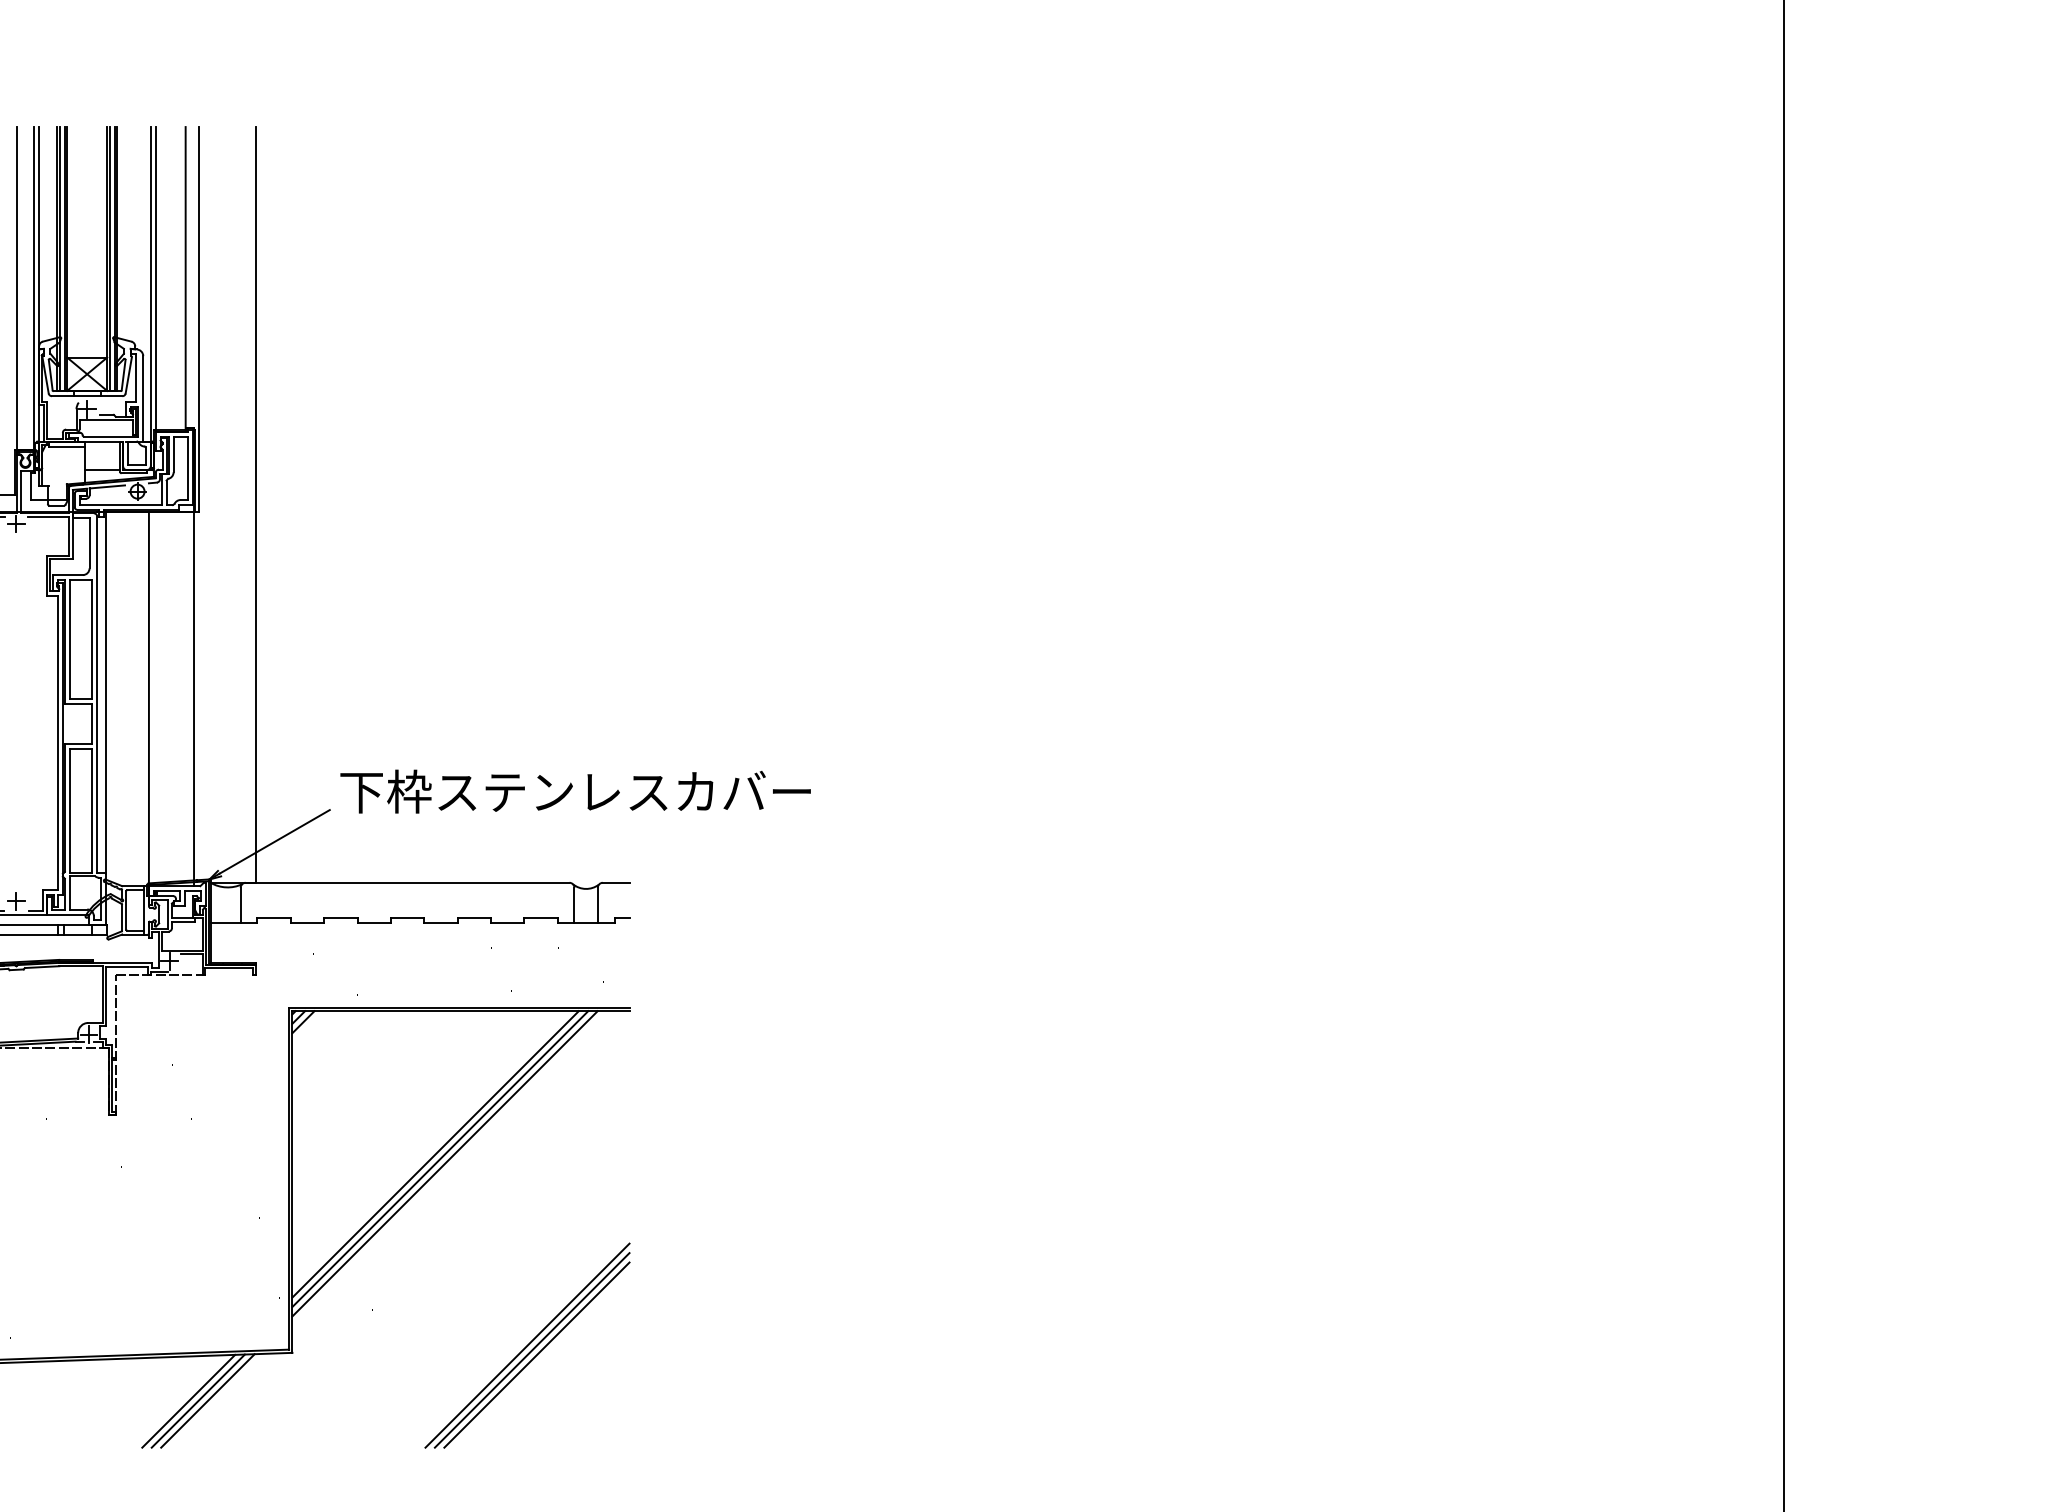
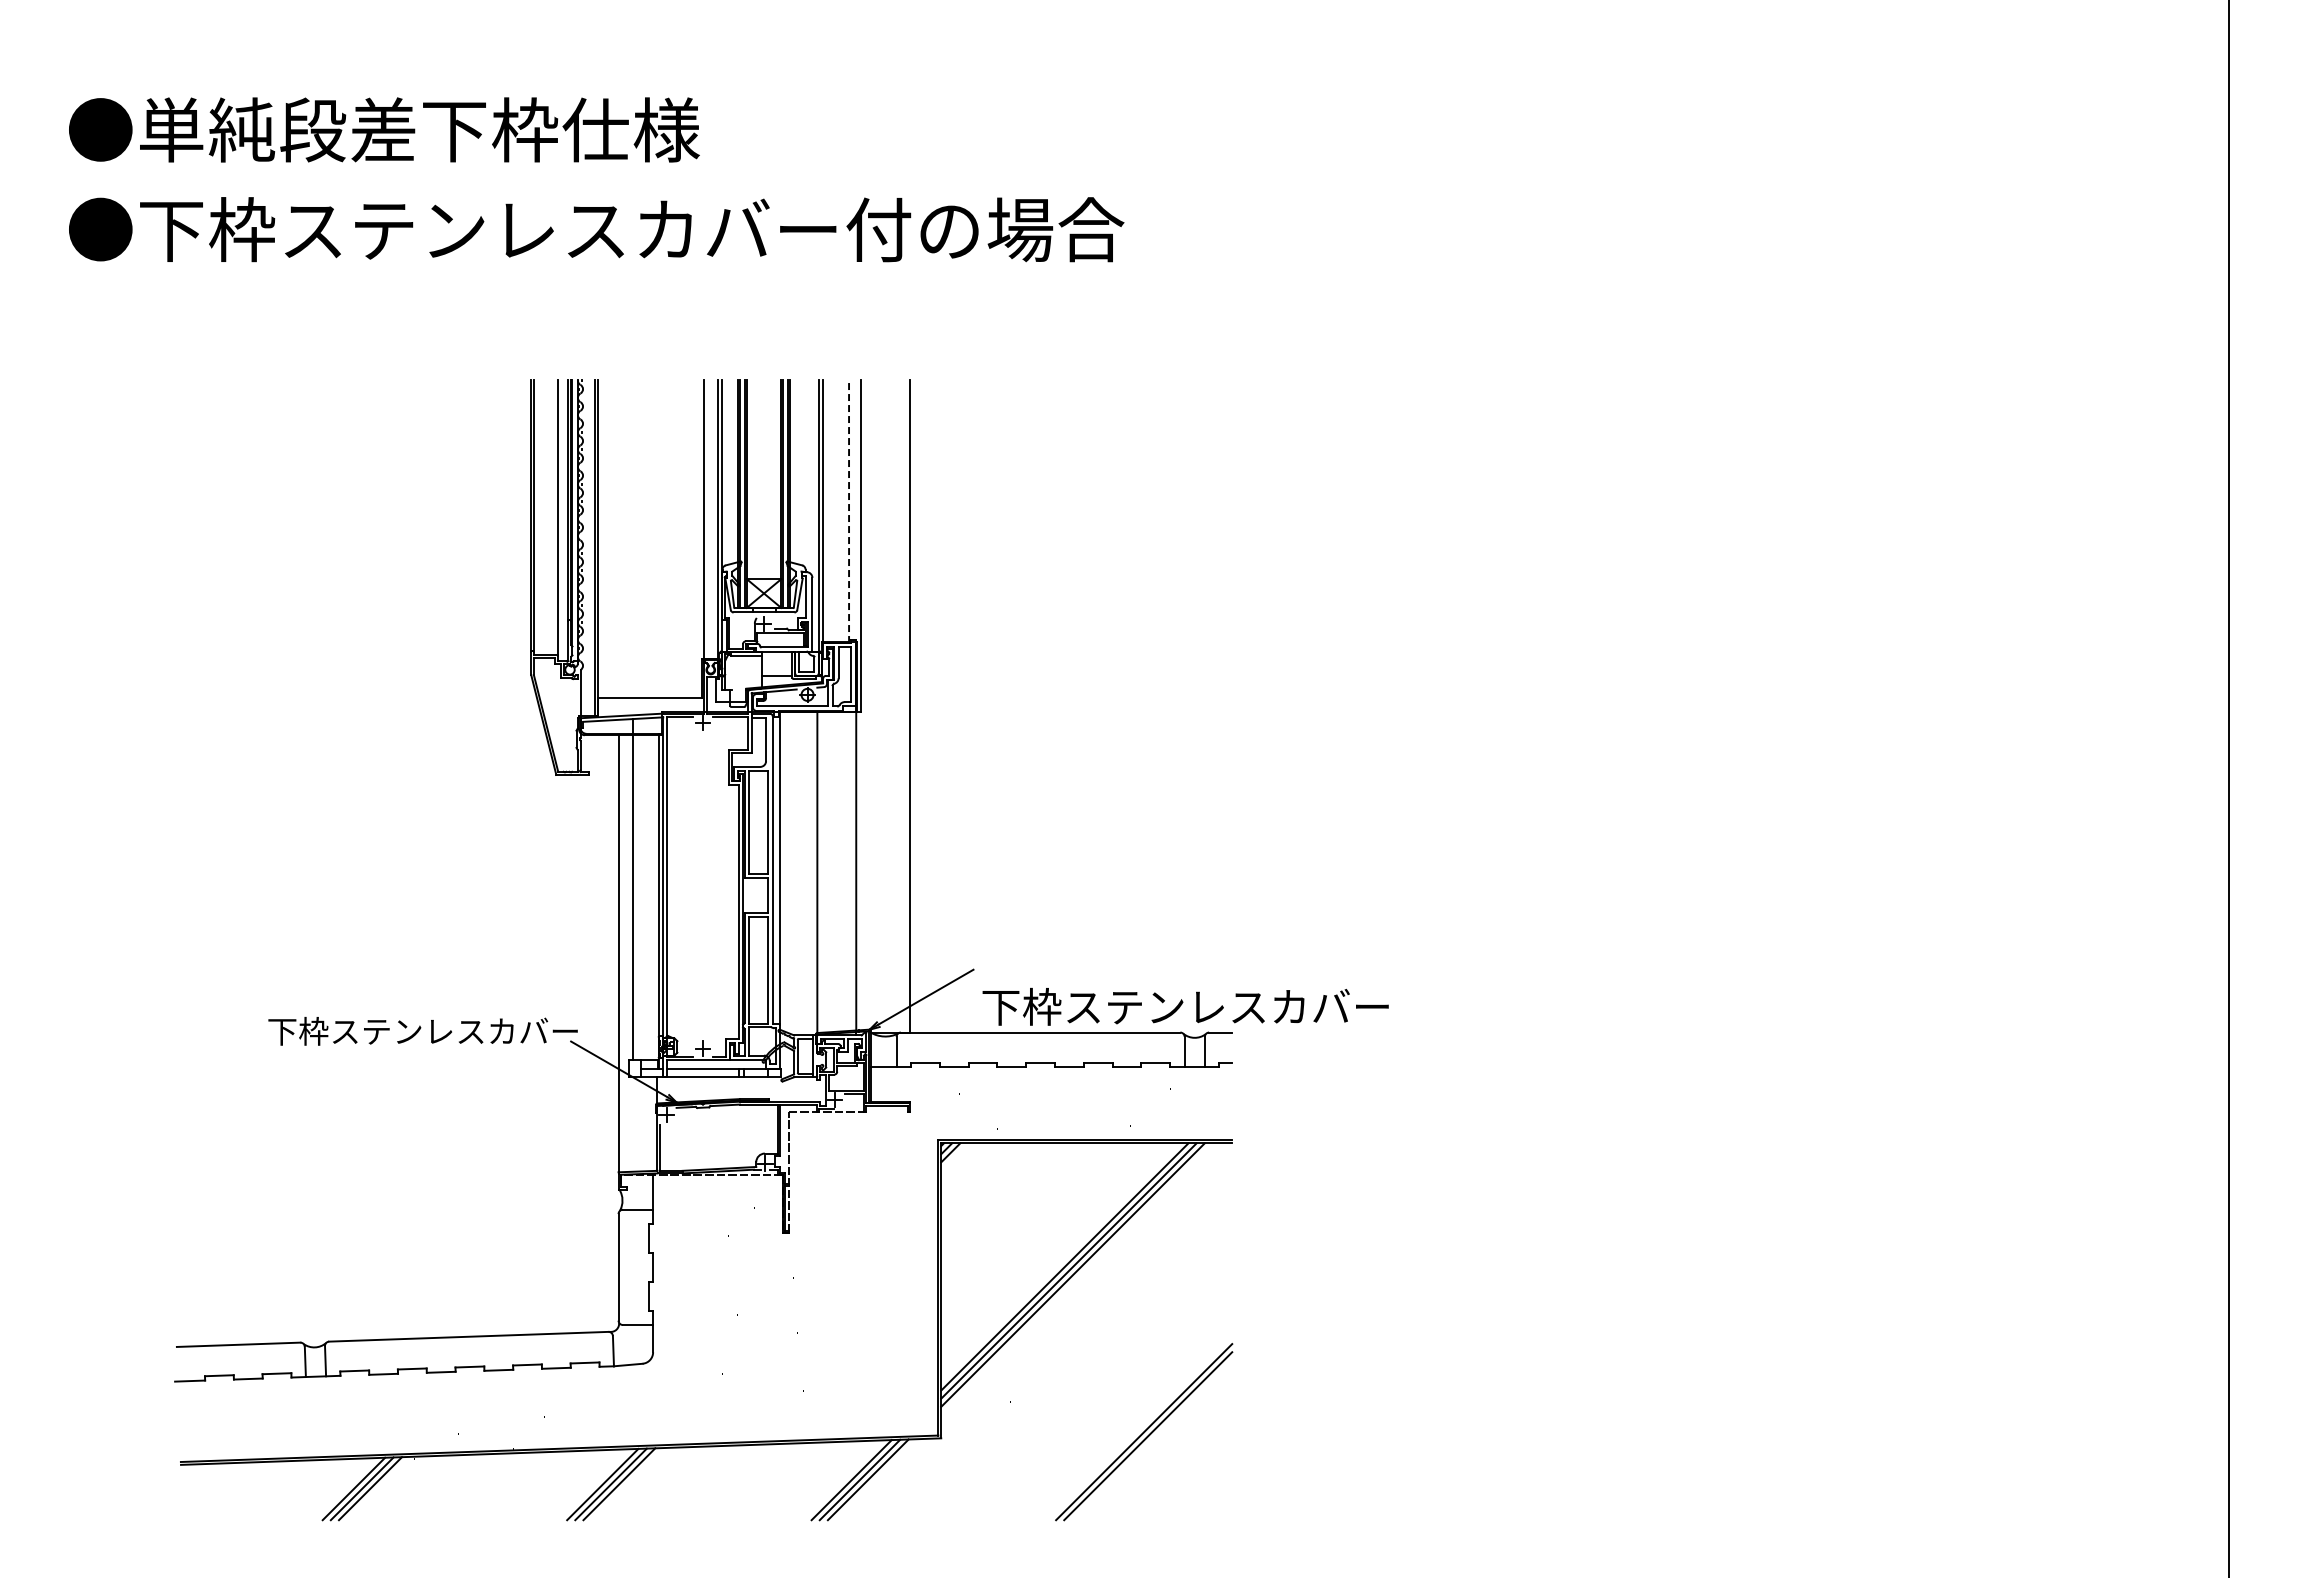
line: (186, 279) -> (849, 511), solid -> dashed
text: (575, 791) -> (1185, 1006), moved
line: (537, 1355) -> (1152, 1440), removed

